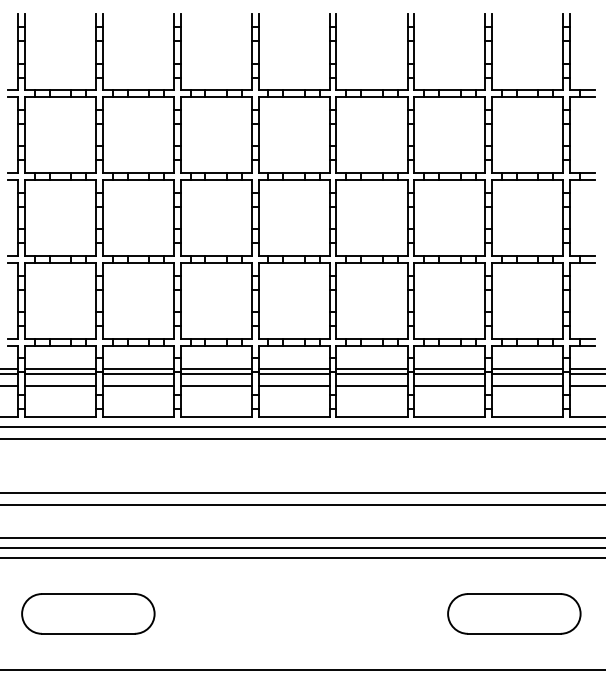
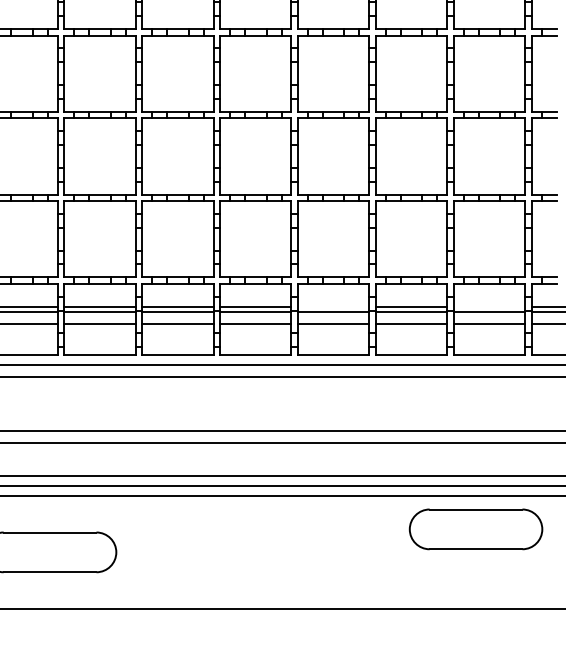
line: (371, 368) -> (333, 306), removed
line: (527, 368) -> (489, 306), removed
part: (514, 613) -> (476, 528), moved

